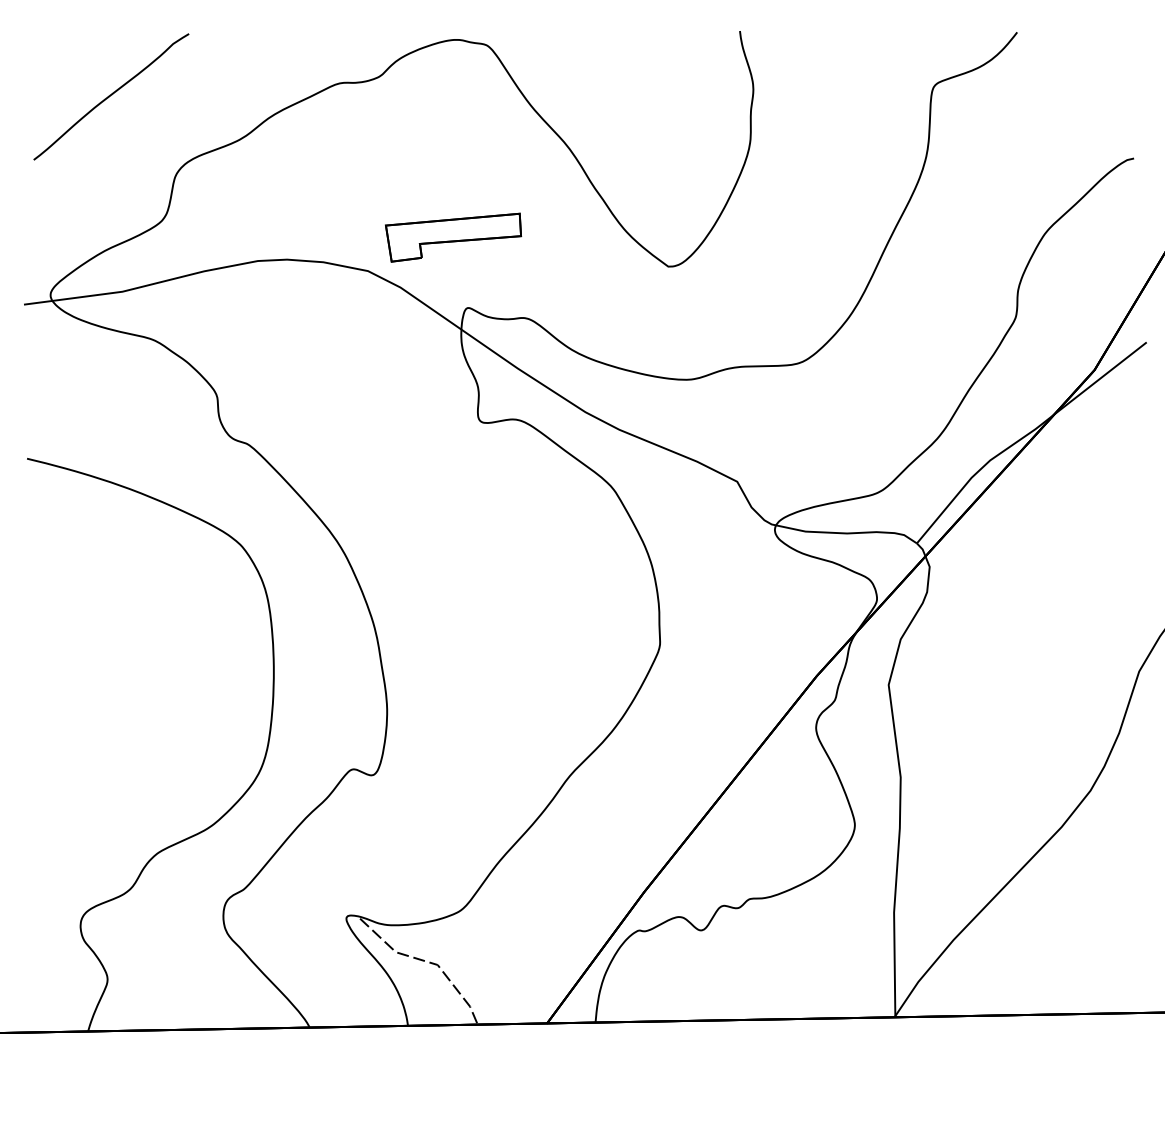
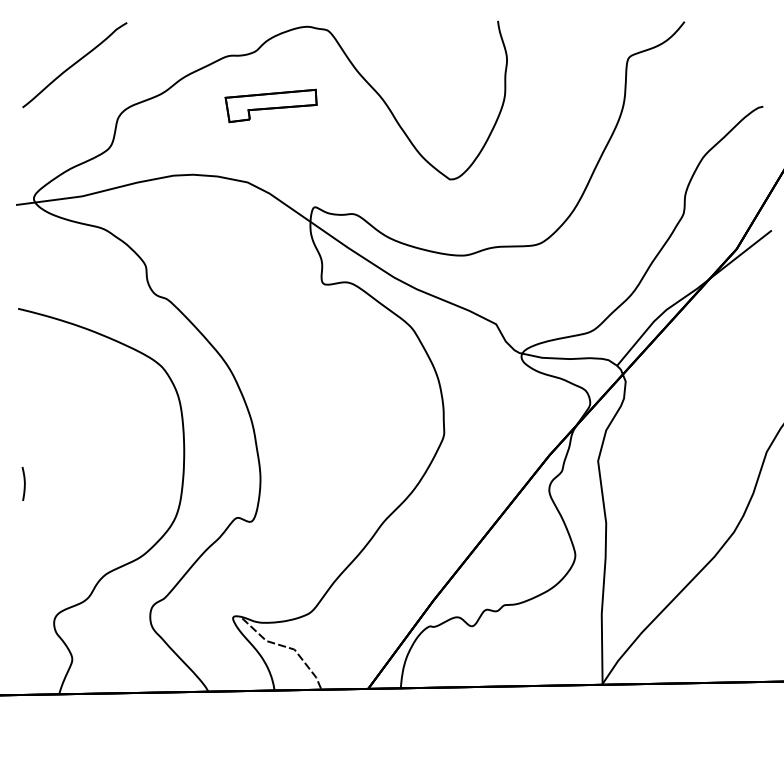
part: (452, 236) -> (270, 105), moved
curve: (36, 718) -> (24, 483), added

